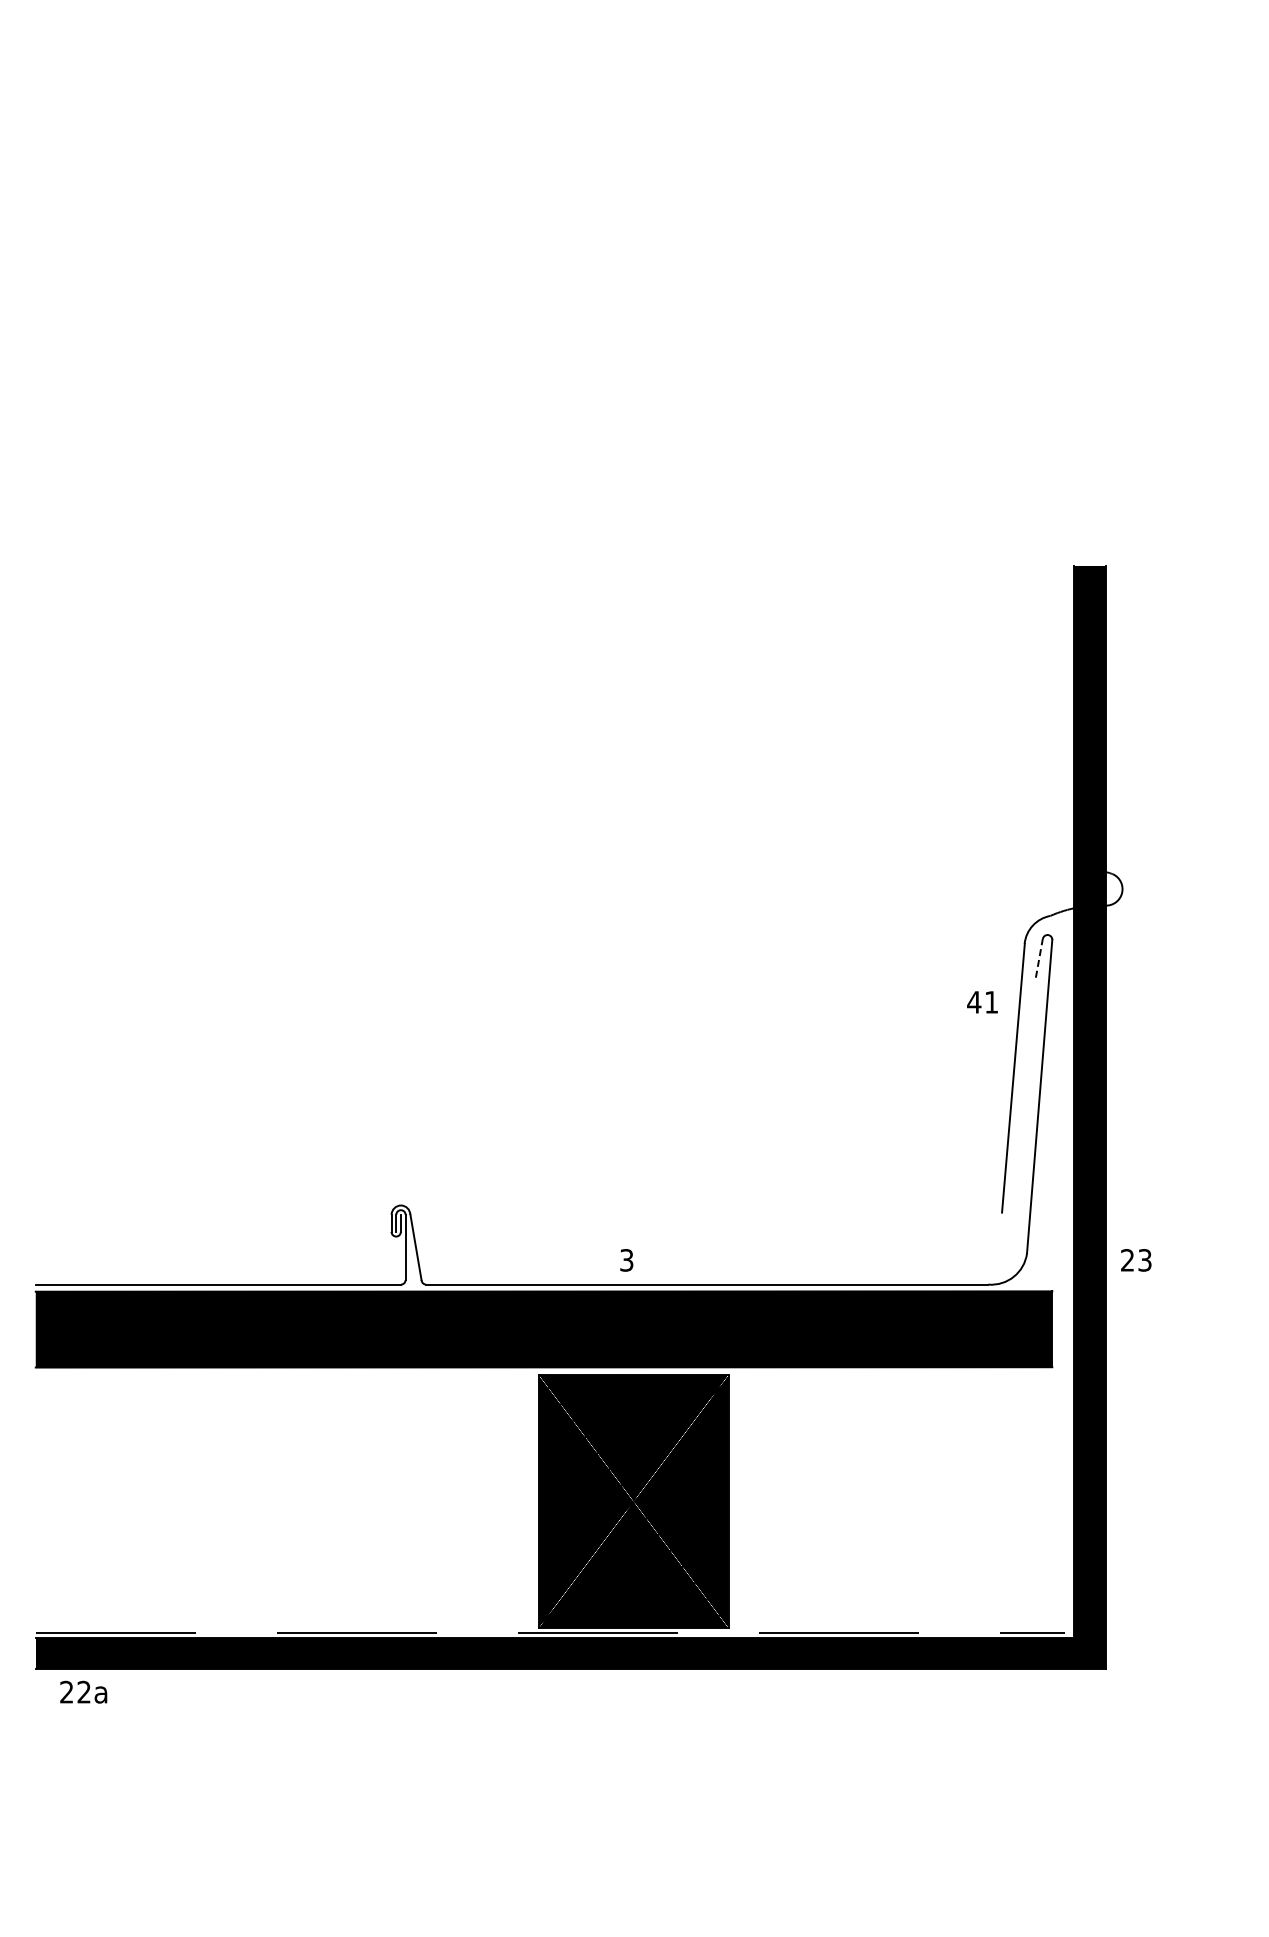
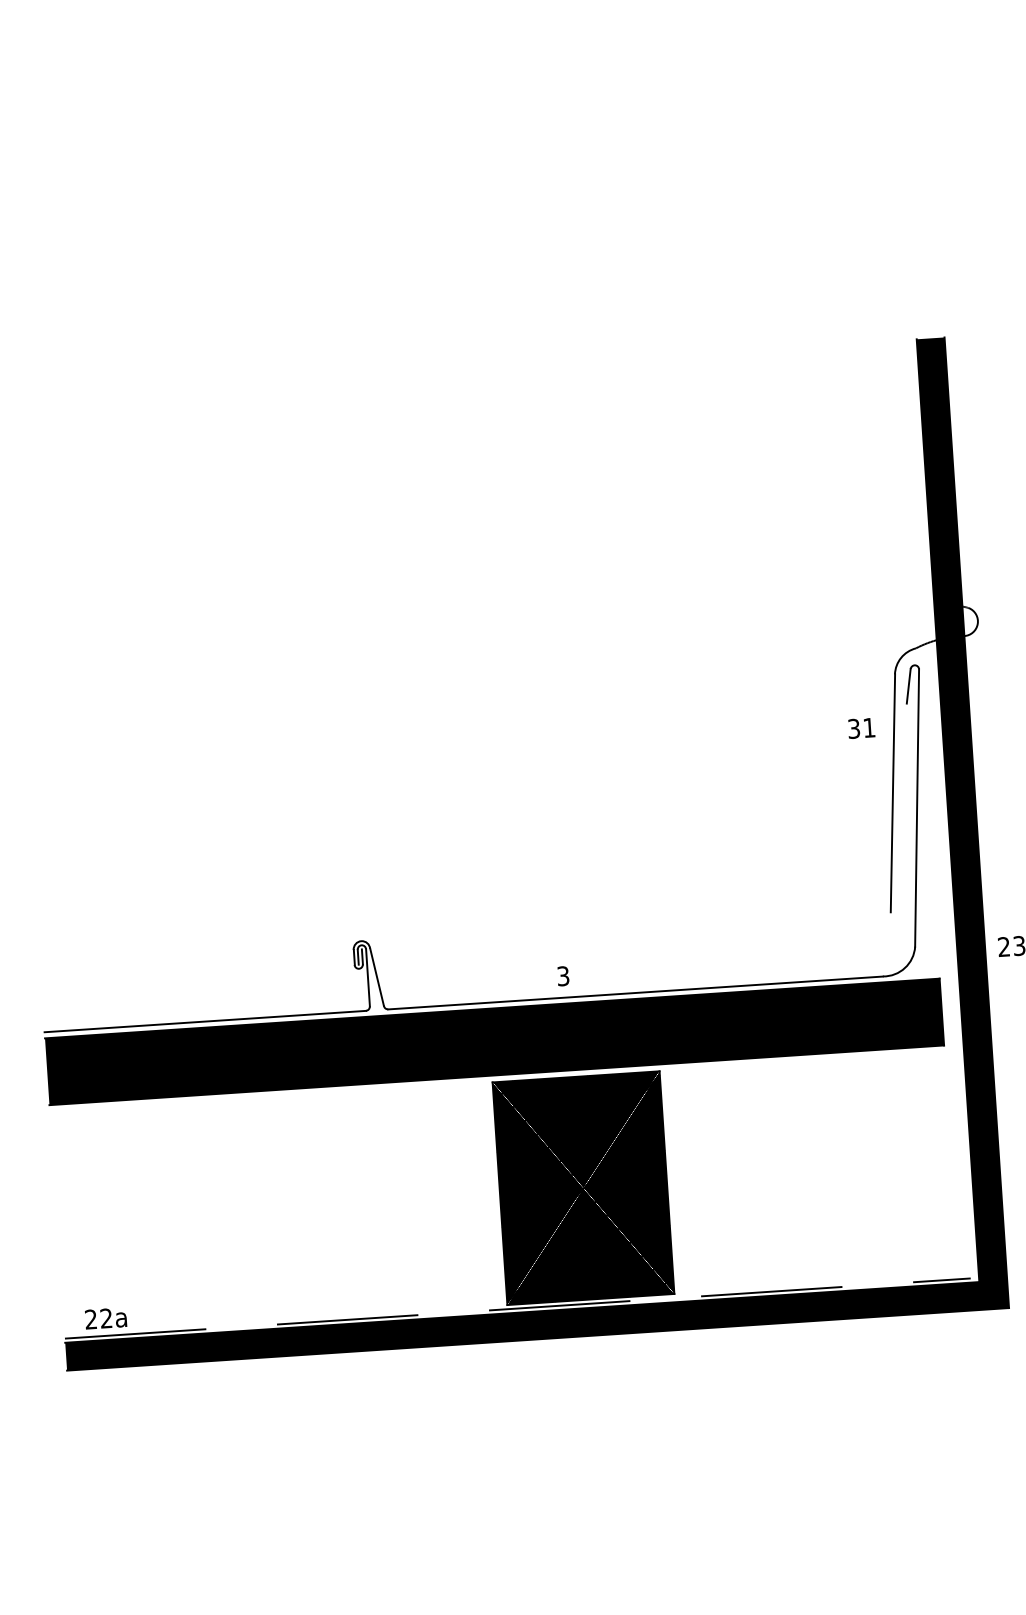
line: (1039, 958) -> (908, 686), dashed -> solid
text: (974, 1002) -> (854, 728), 41 -> 31
text: (83, 1691) -> (105, 1317), moved

